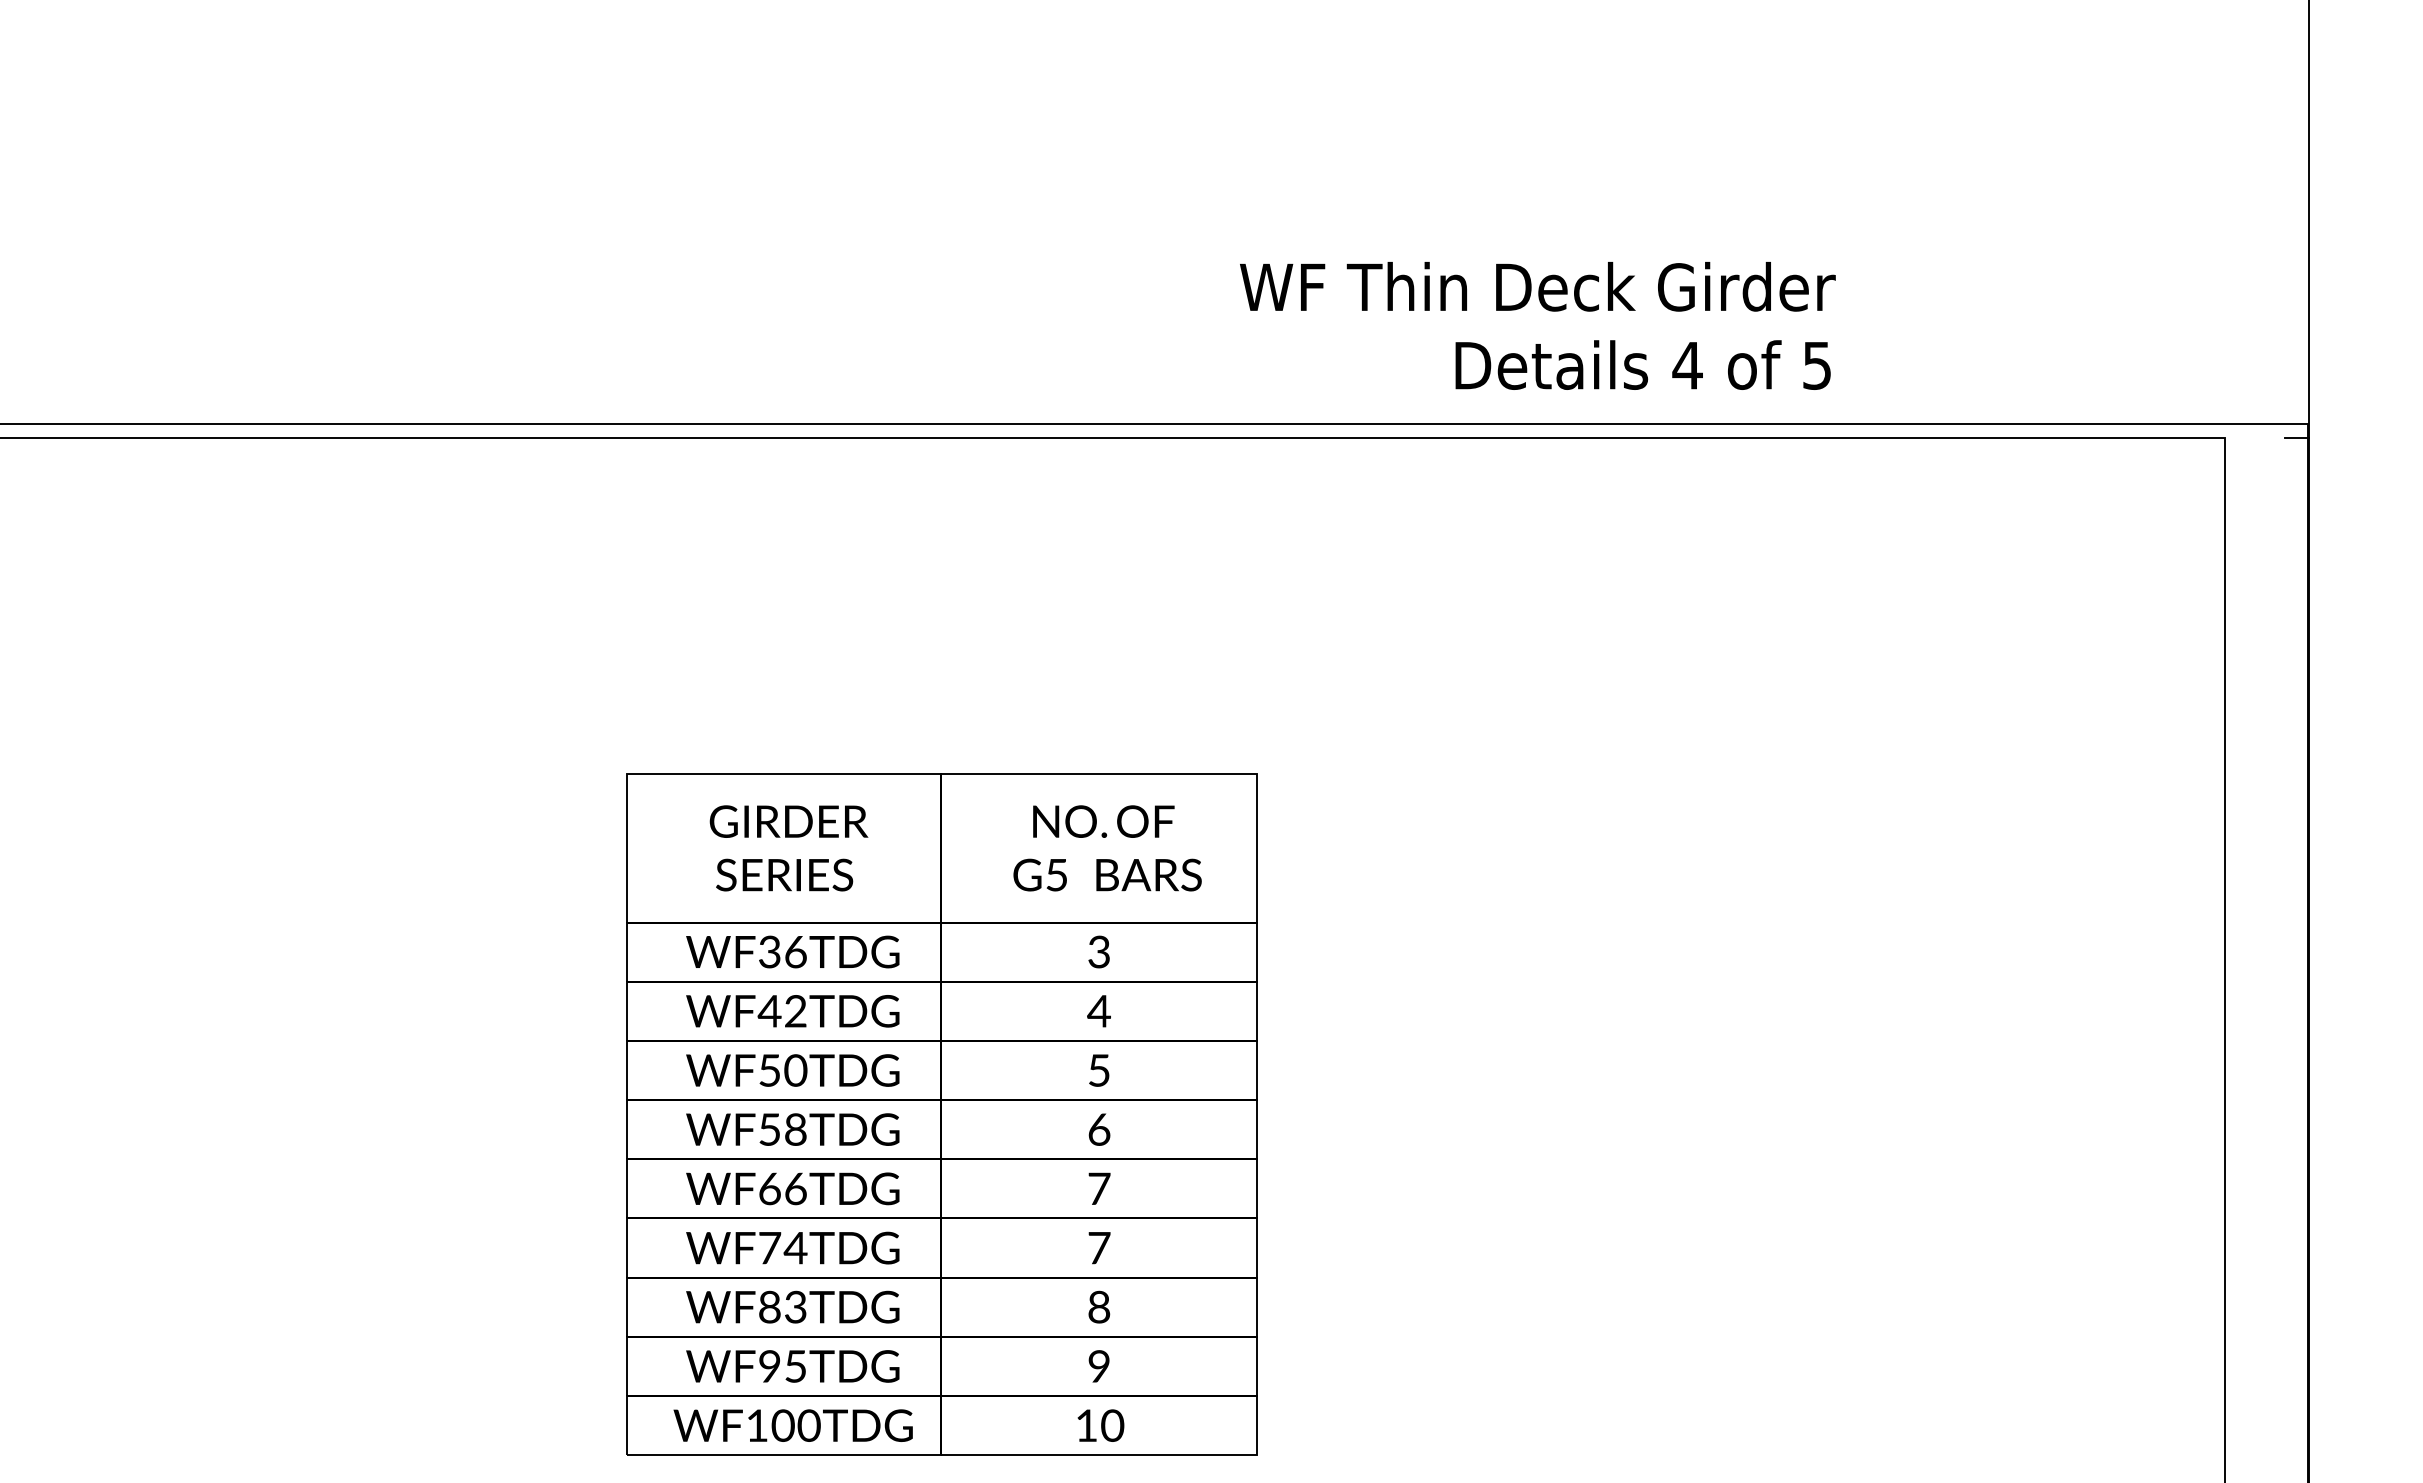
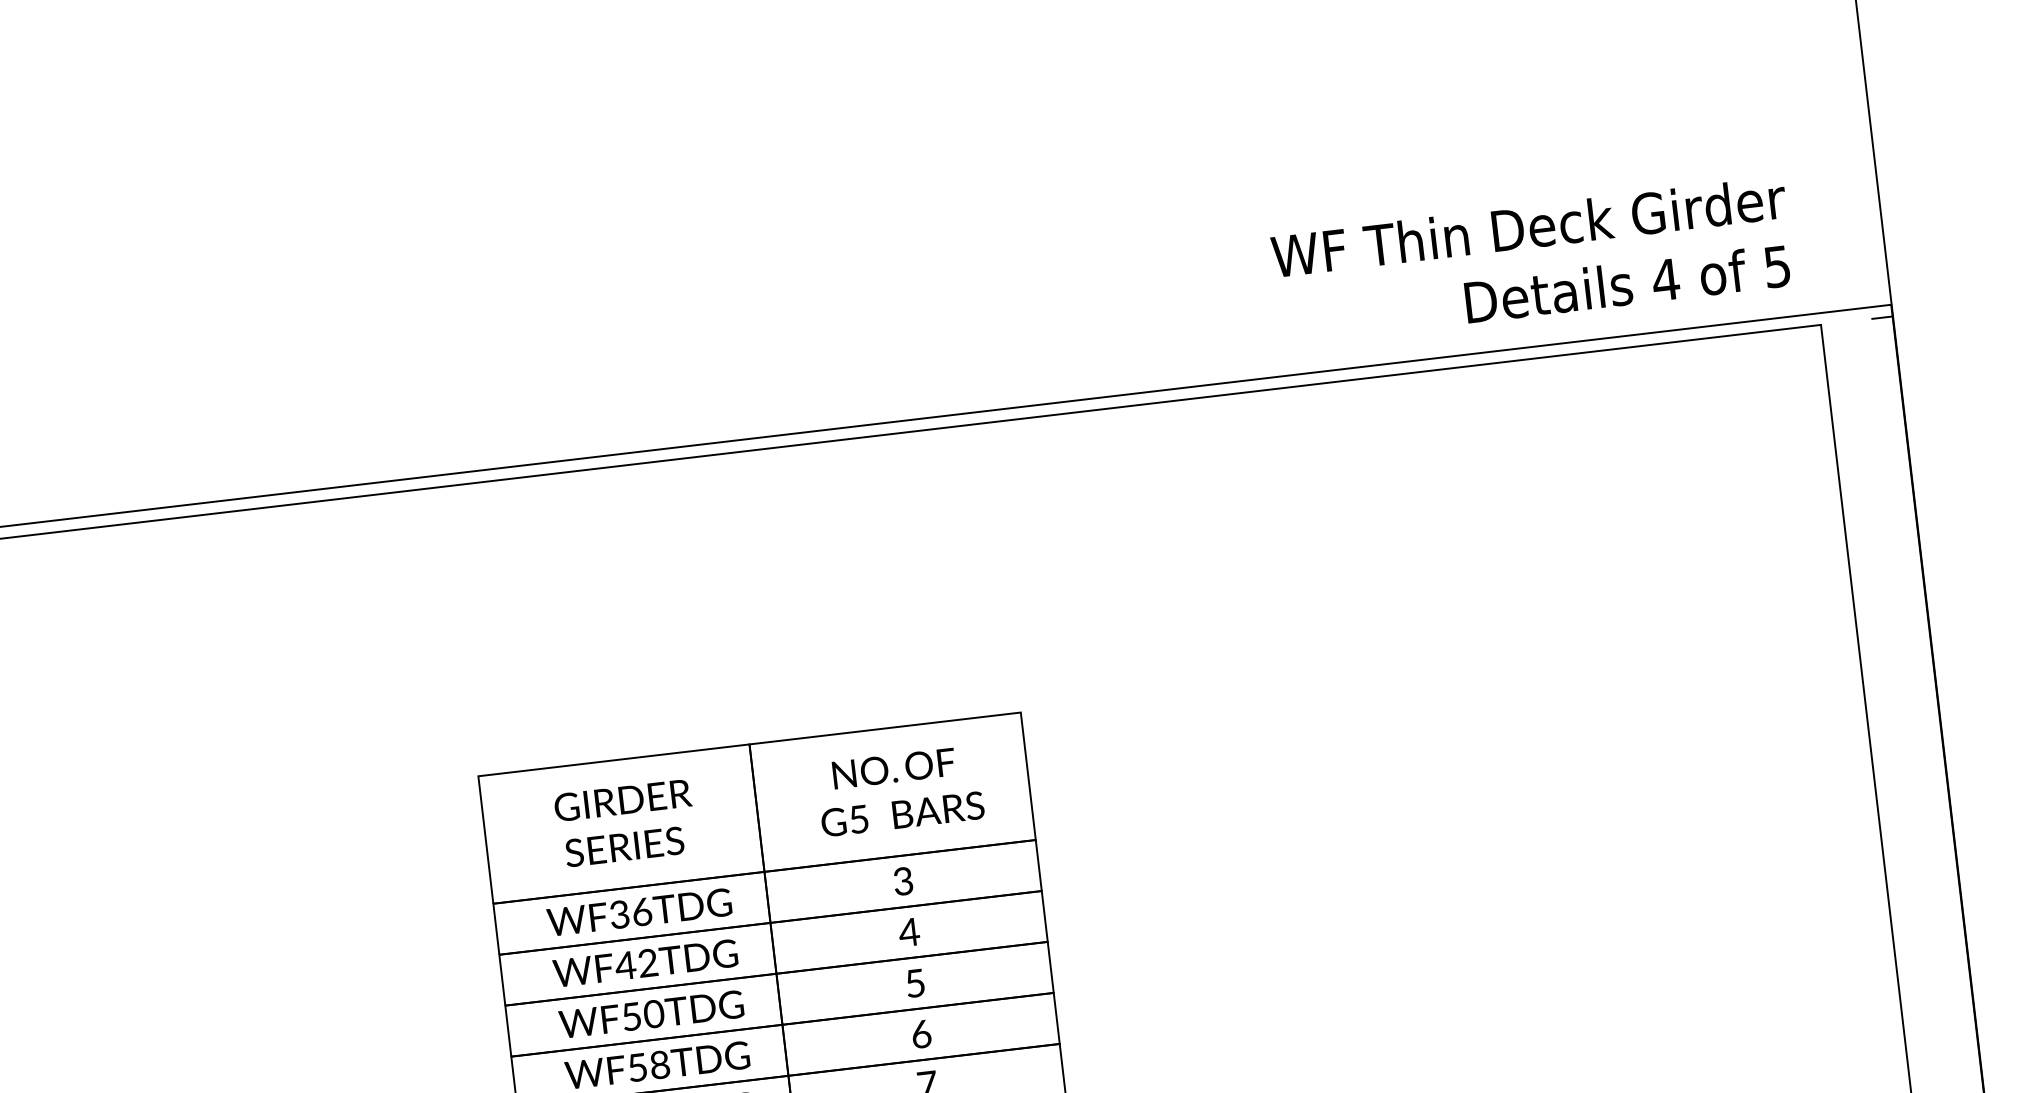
text: (1537, 325) -> (1532, 260), moved

